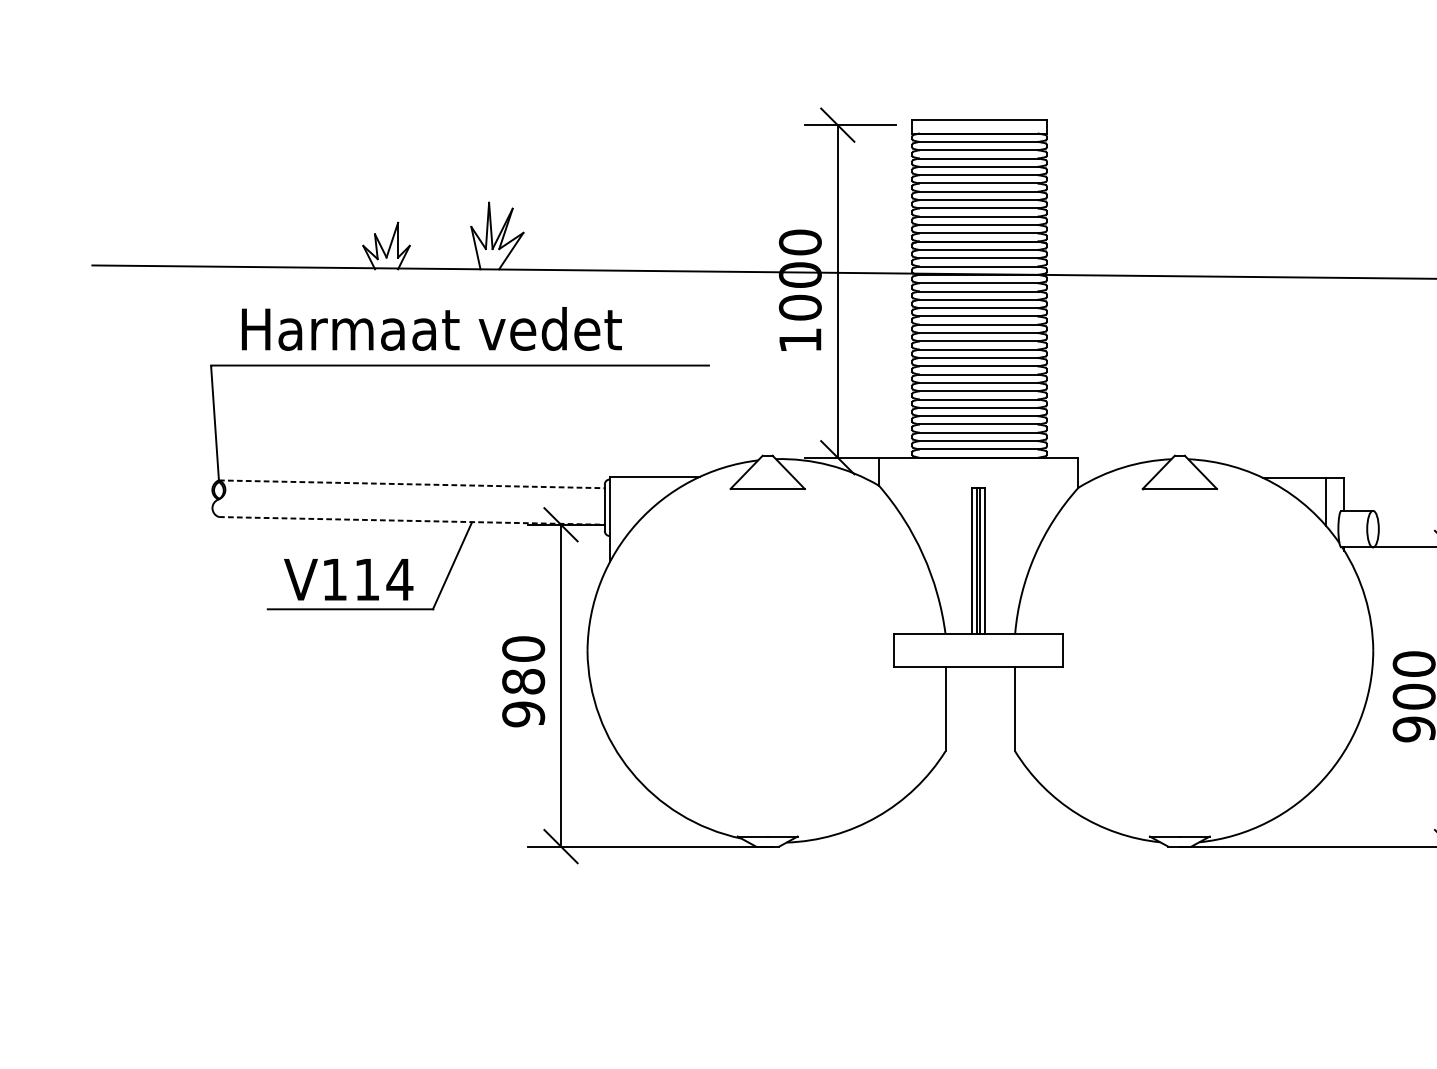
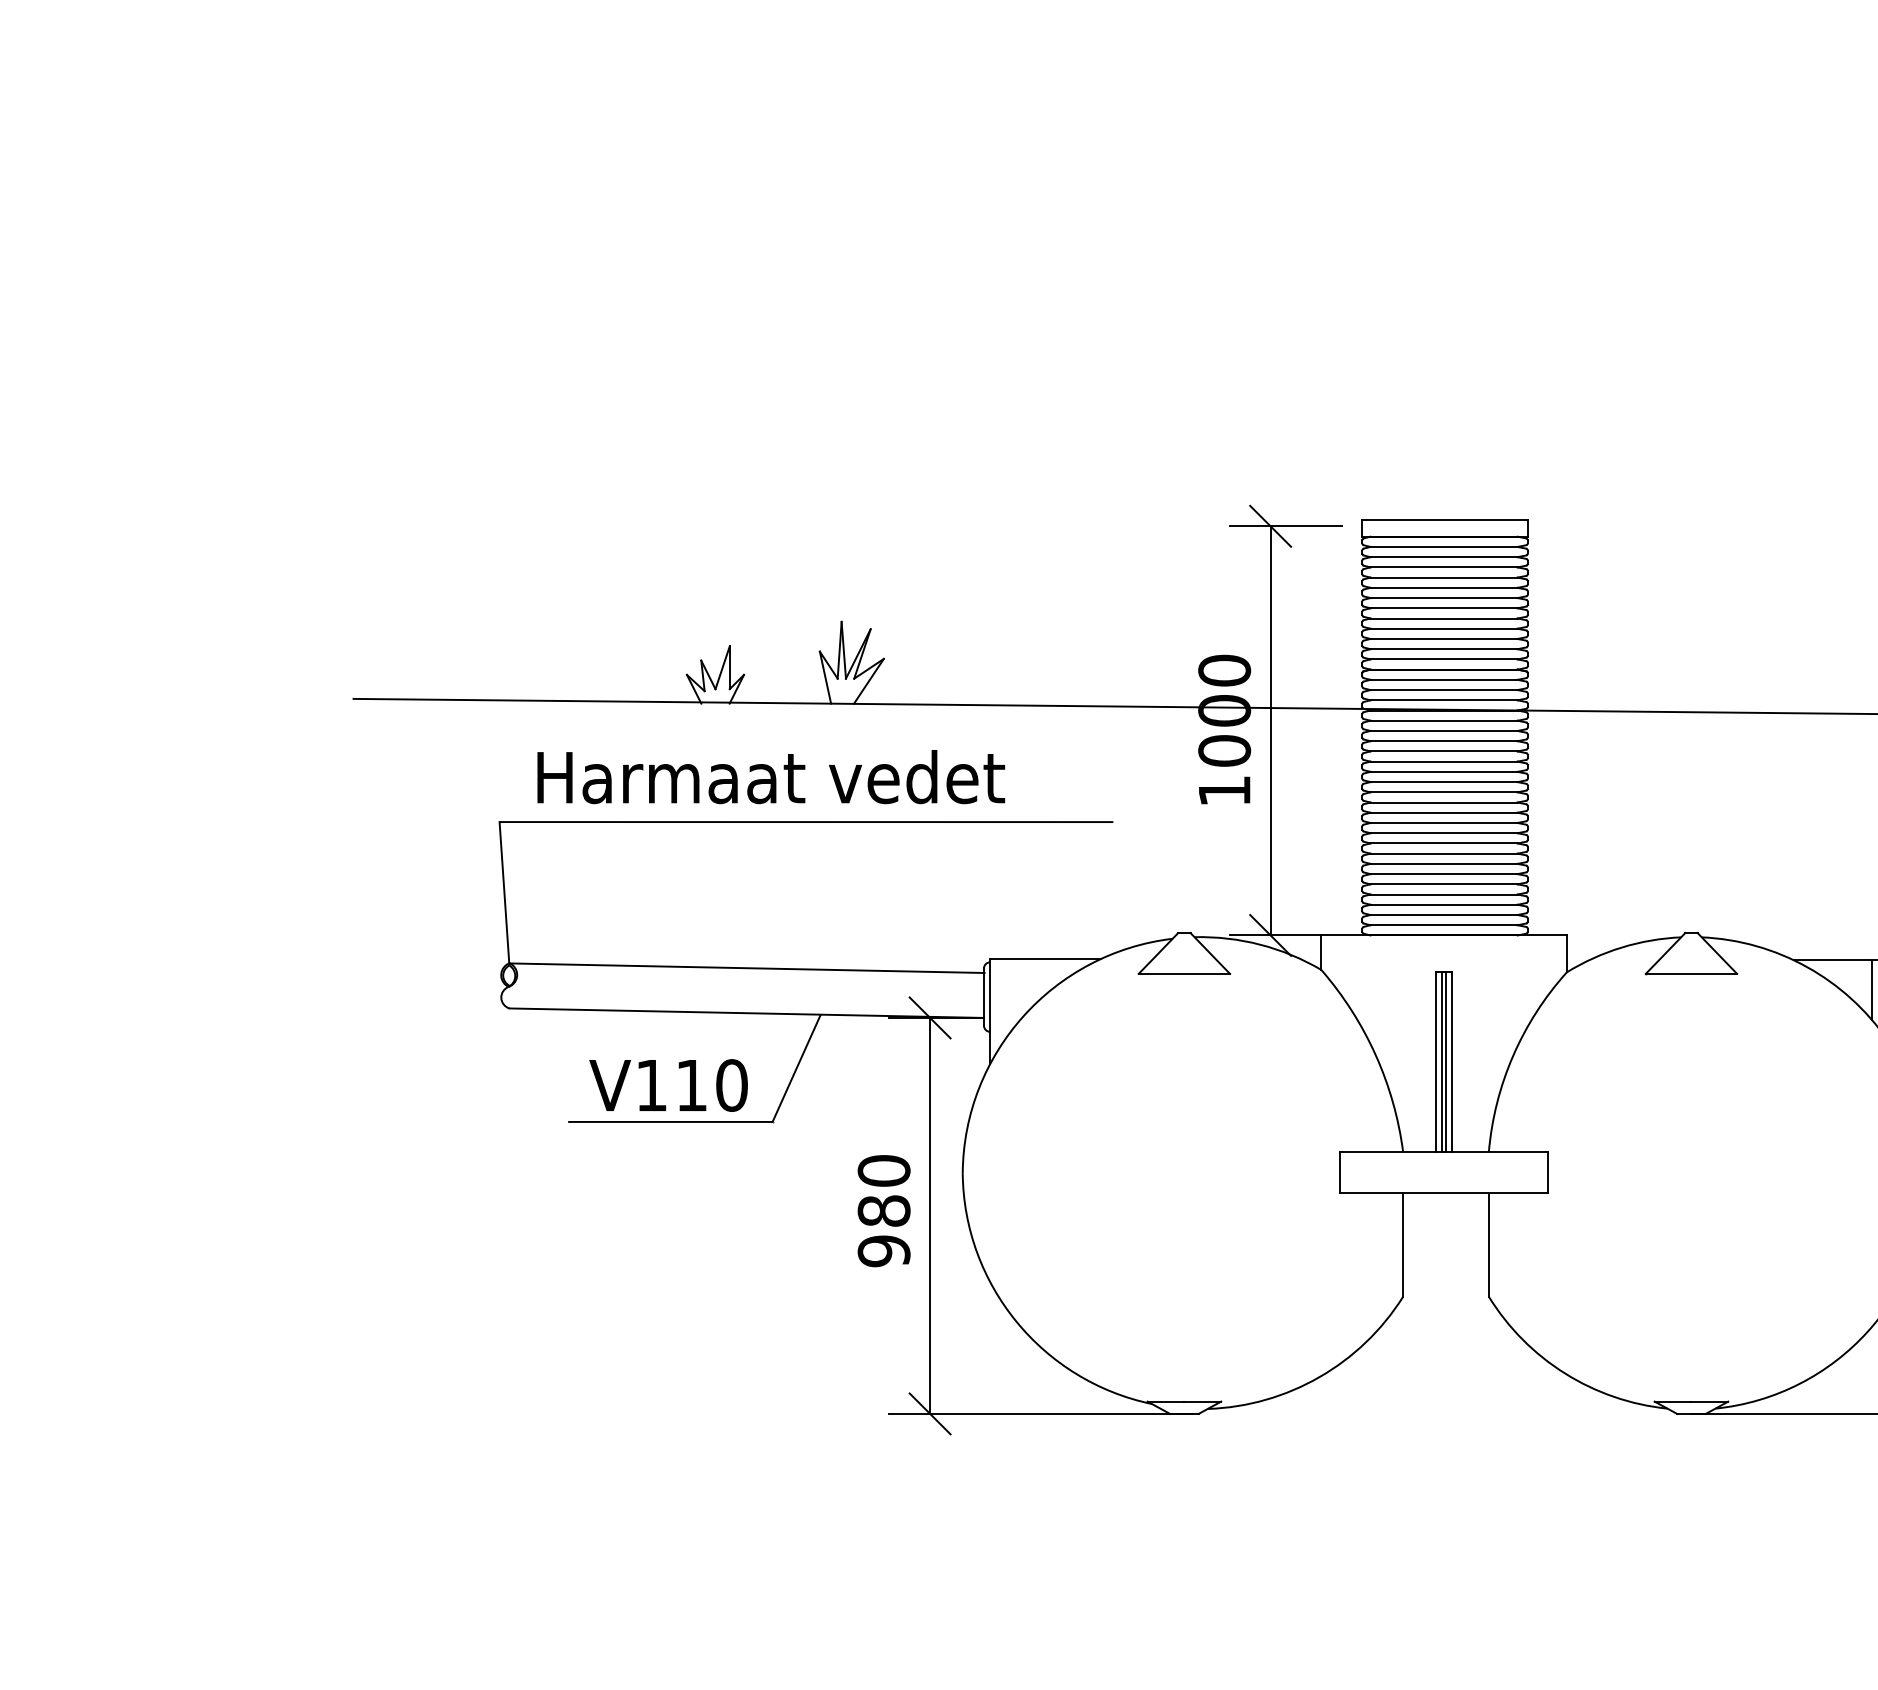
line: (411, 484) -> (746, 968), dashed -> solid
line: (412, 521) -> (747, 1013), dashed -> solid
text: (399, 579) -> (731, 1085), V114 -> V110

